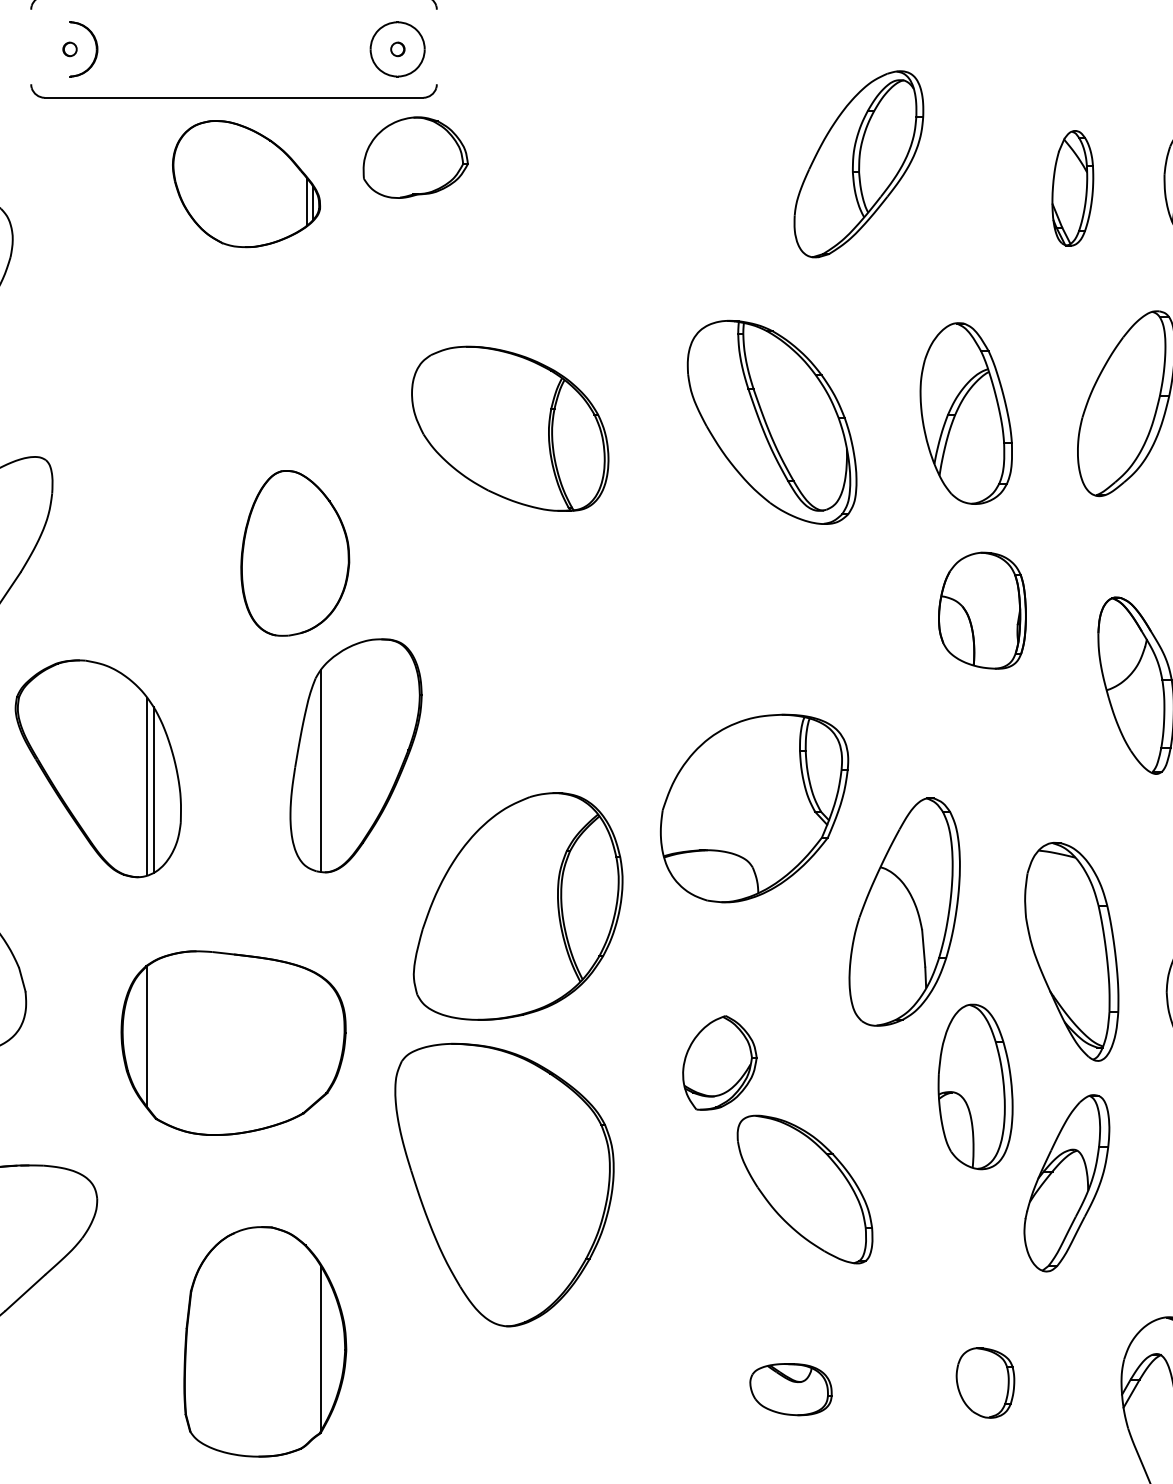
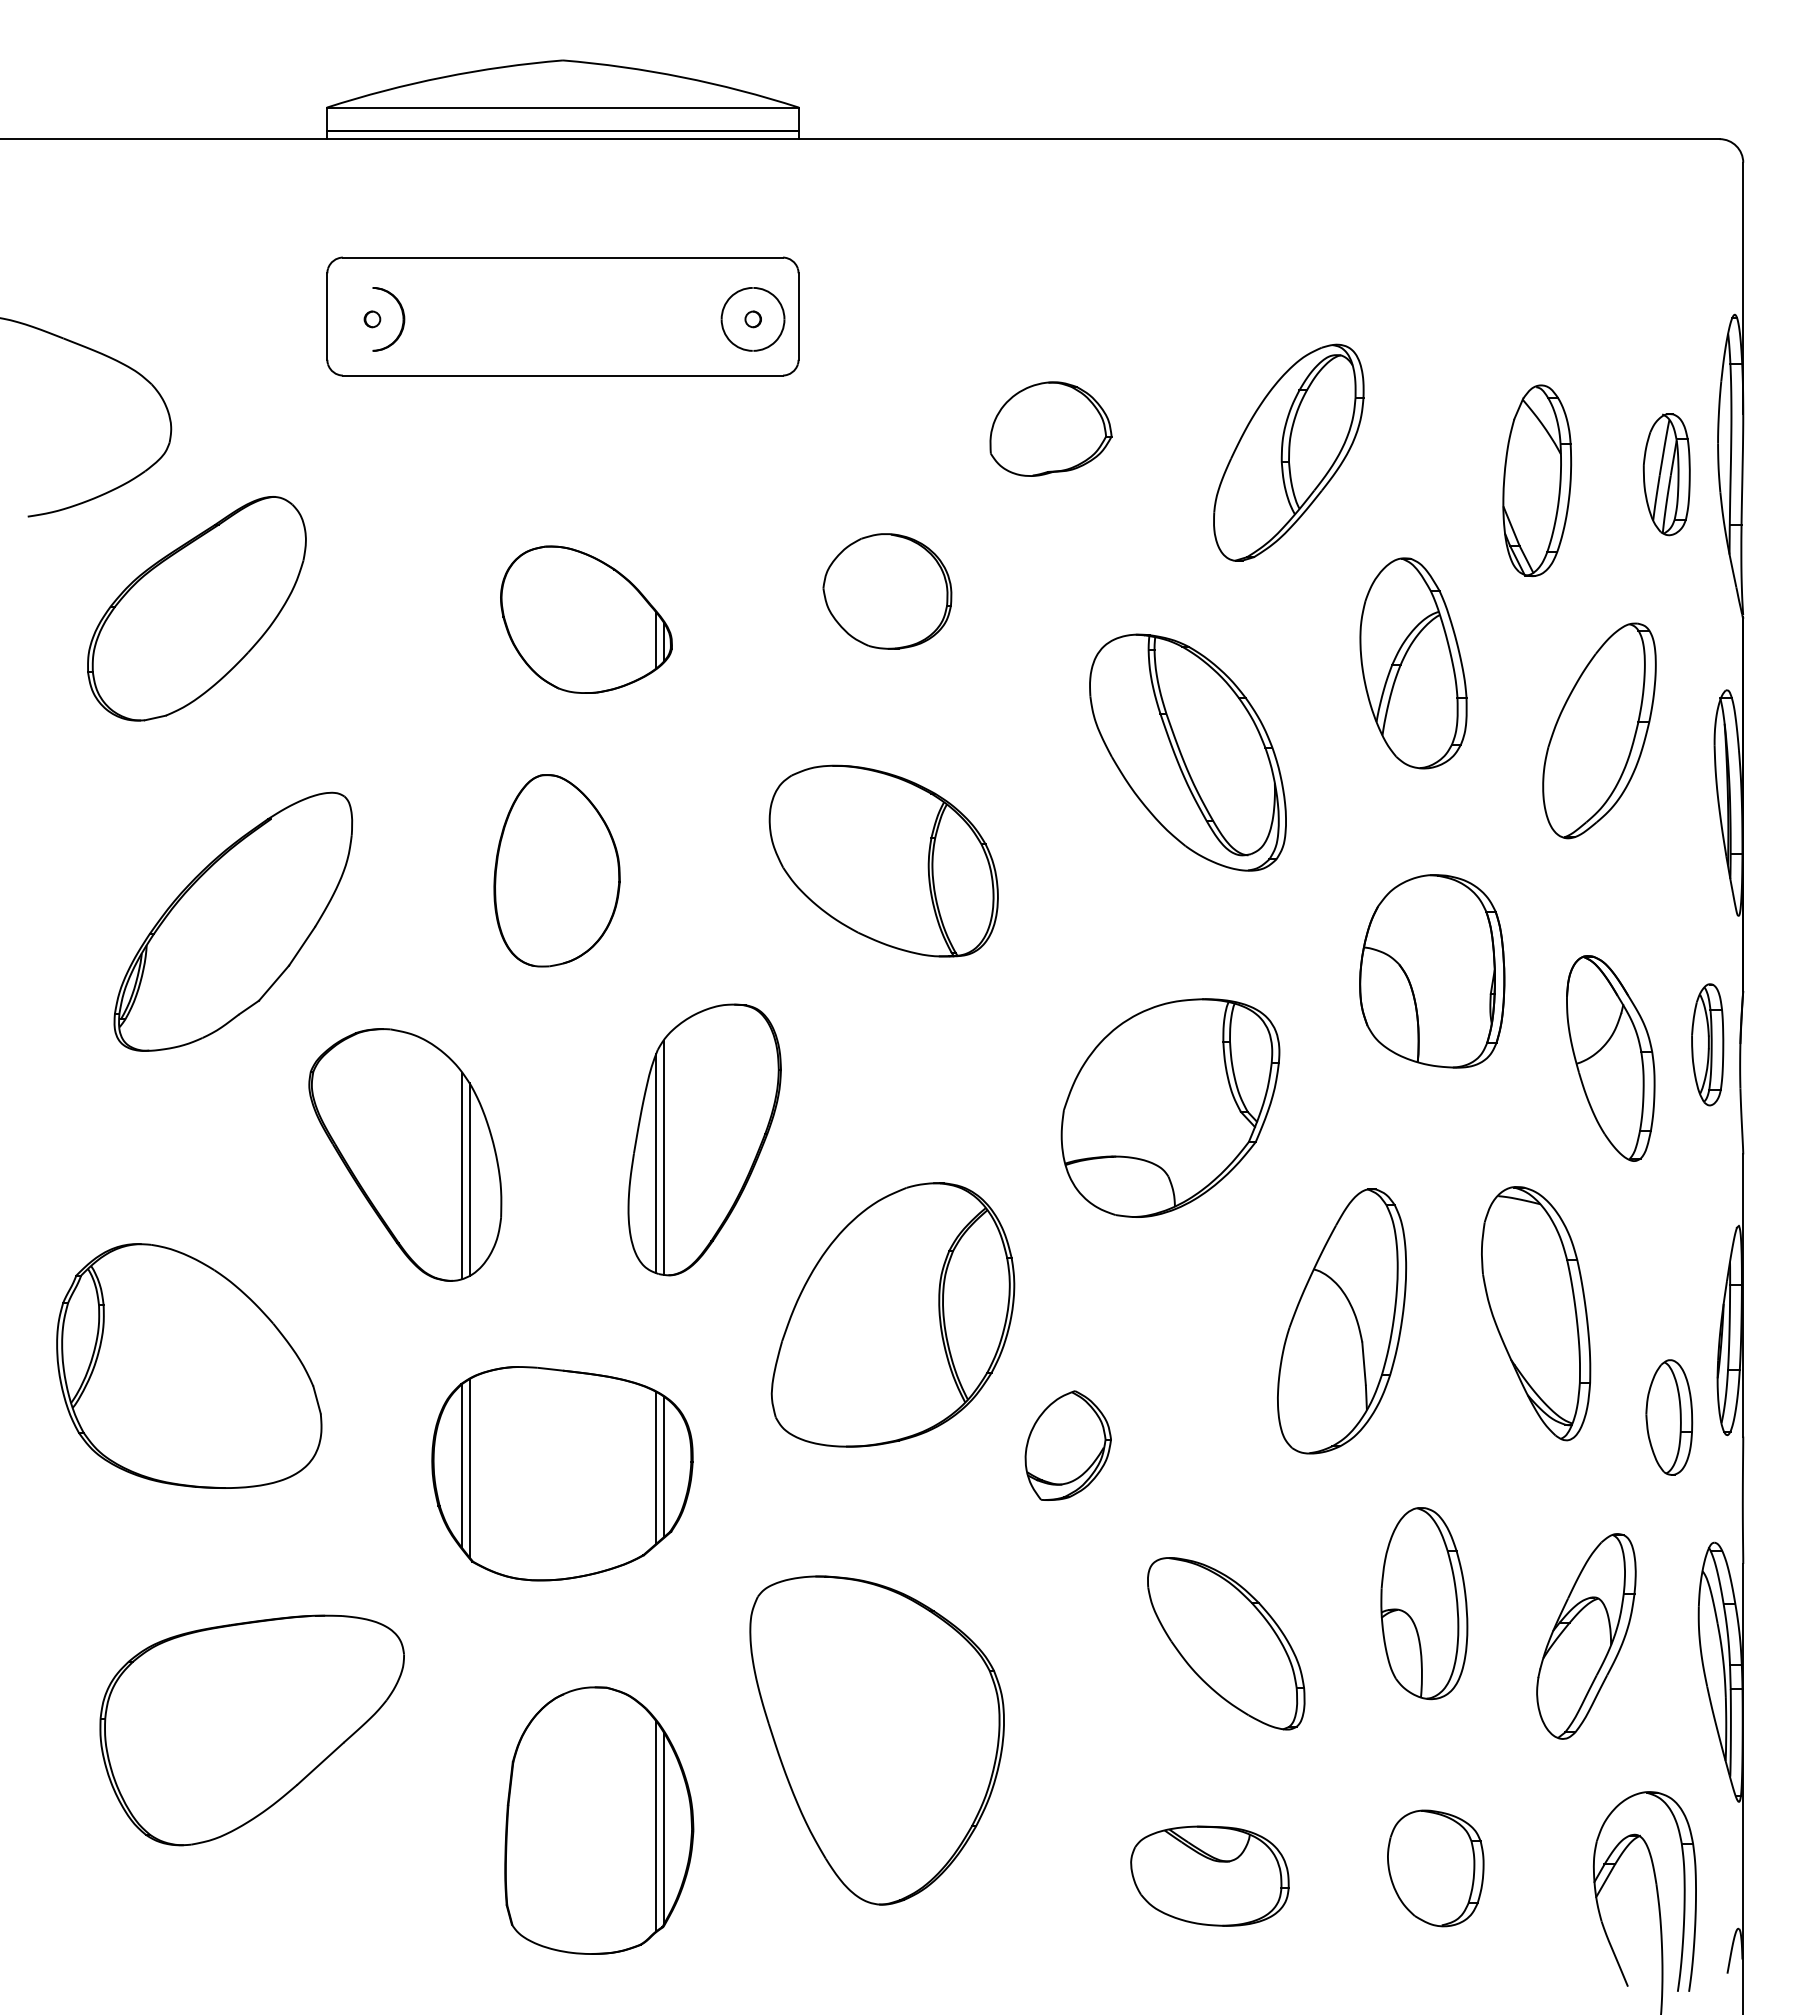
line: (31, 46) -> (327, 316), added
line: (436, 46) -> (798, 316), added
part: (415, 157) -> (1050, 428), moved
part: (246, 183) -> (586, 619), moved
part: (1073, 188) -> (1537, 480), size x1.43
part: (513, 283) -> (887, 591), added
part: (966, 413) -> (1413, 663), moved
part: (509, 428) -> (883, 860), moved
part: (294, 553) -> (556, 870), moved
part: (982, 610) -> (1432, 971), size x1.43
line: (314, 776) -> (656, 1163), added
part: (754, 807) -> (1170, 1107), moved
part: (1072, 951) -> (1536, 1313), moved
line: (320, 1036) -> (663, 1466), added
line: (314, 1037) -> (656, 1467), added
line: (153, 1038) -> (469, 1468), added
part: (719, 1062) -> (1067, 1445), moved
part: (975, 1086) -> (1424, 1603), moved
part: (1066, 1183) -> (1586, 1636), moved
part: (503, 1185) -> (876, 1740), moved
line: (314, 1346) -> (656, 1826), added
part: (985, 1383) -> (1435, 1868), size x1.43
part: (790, 1389) -> (1209, 1875), size x1.67

